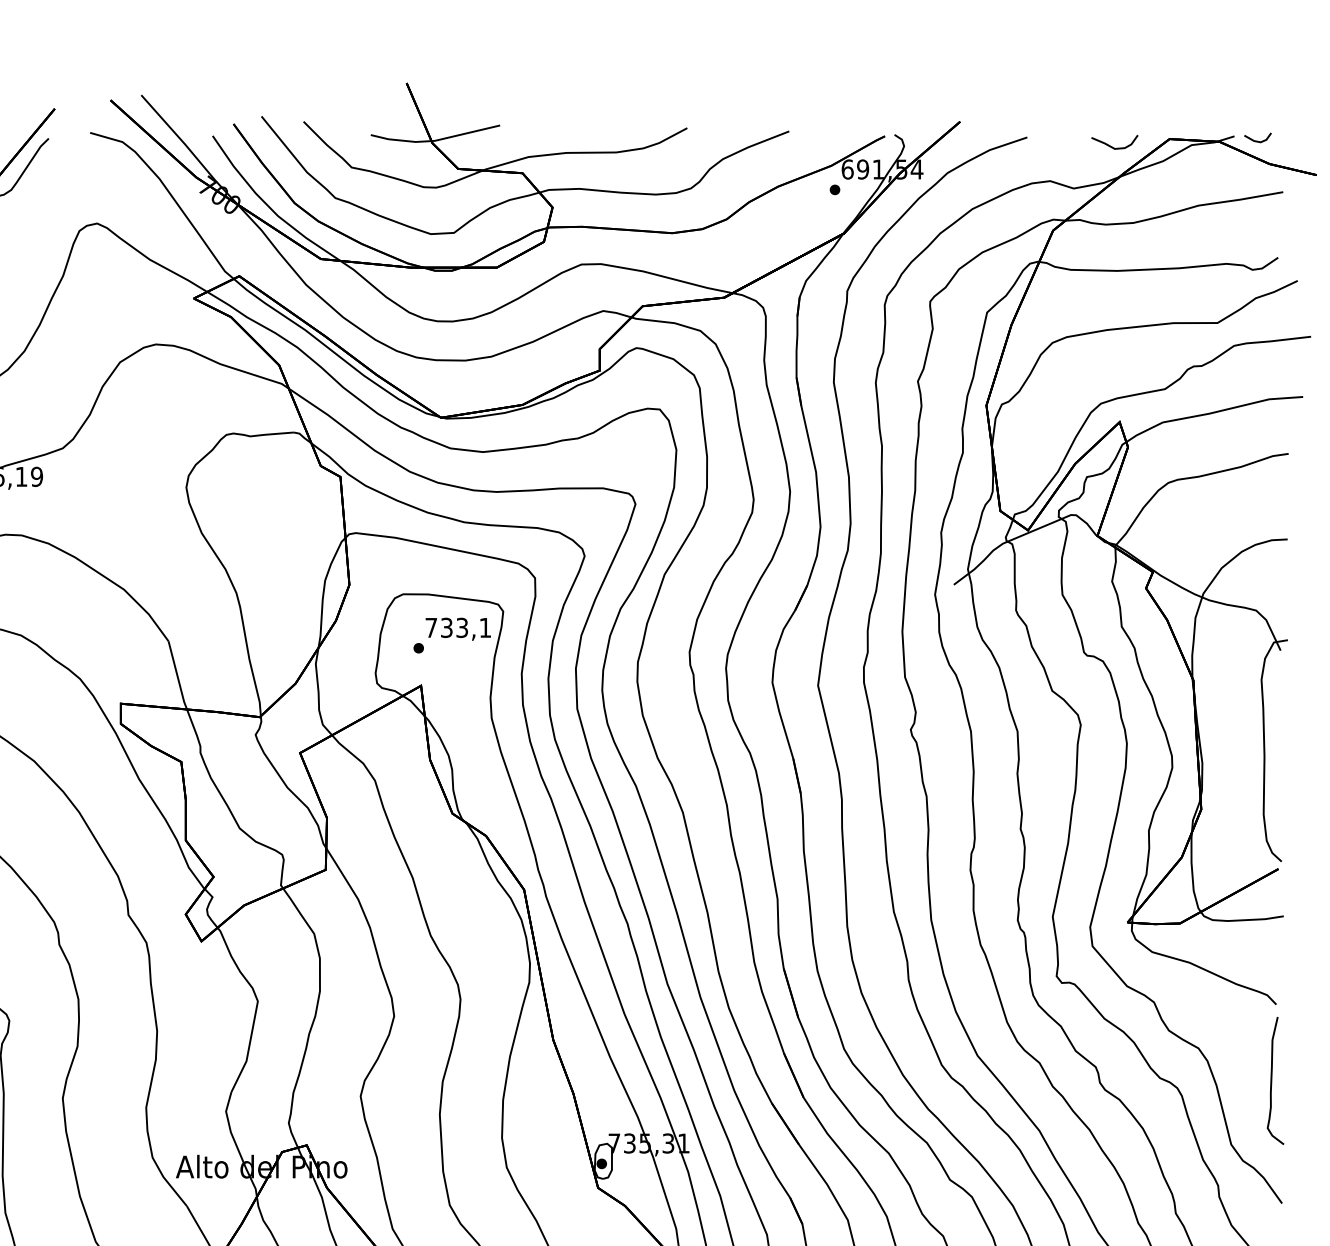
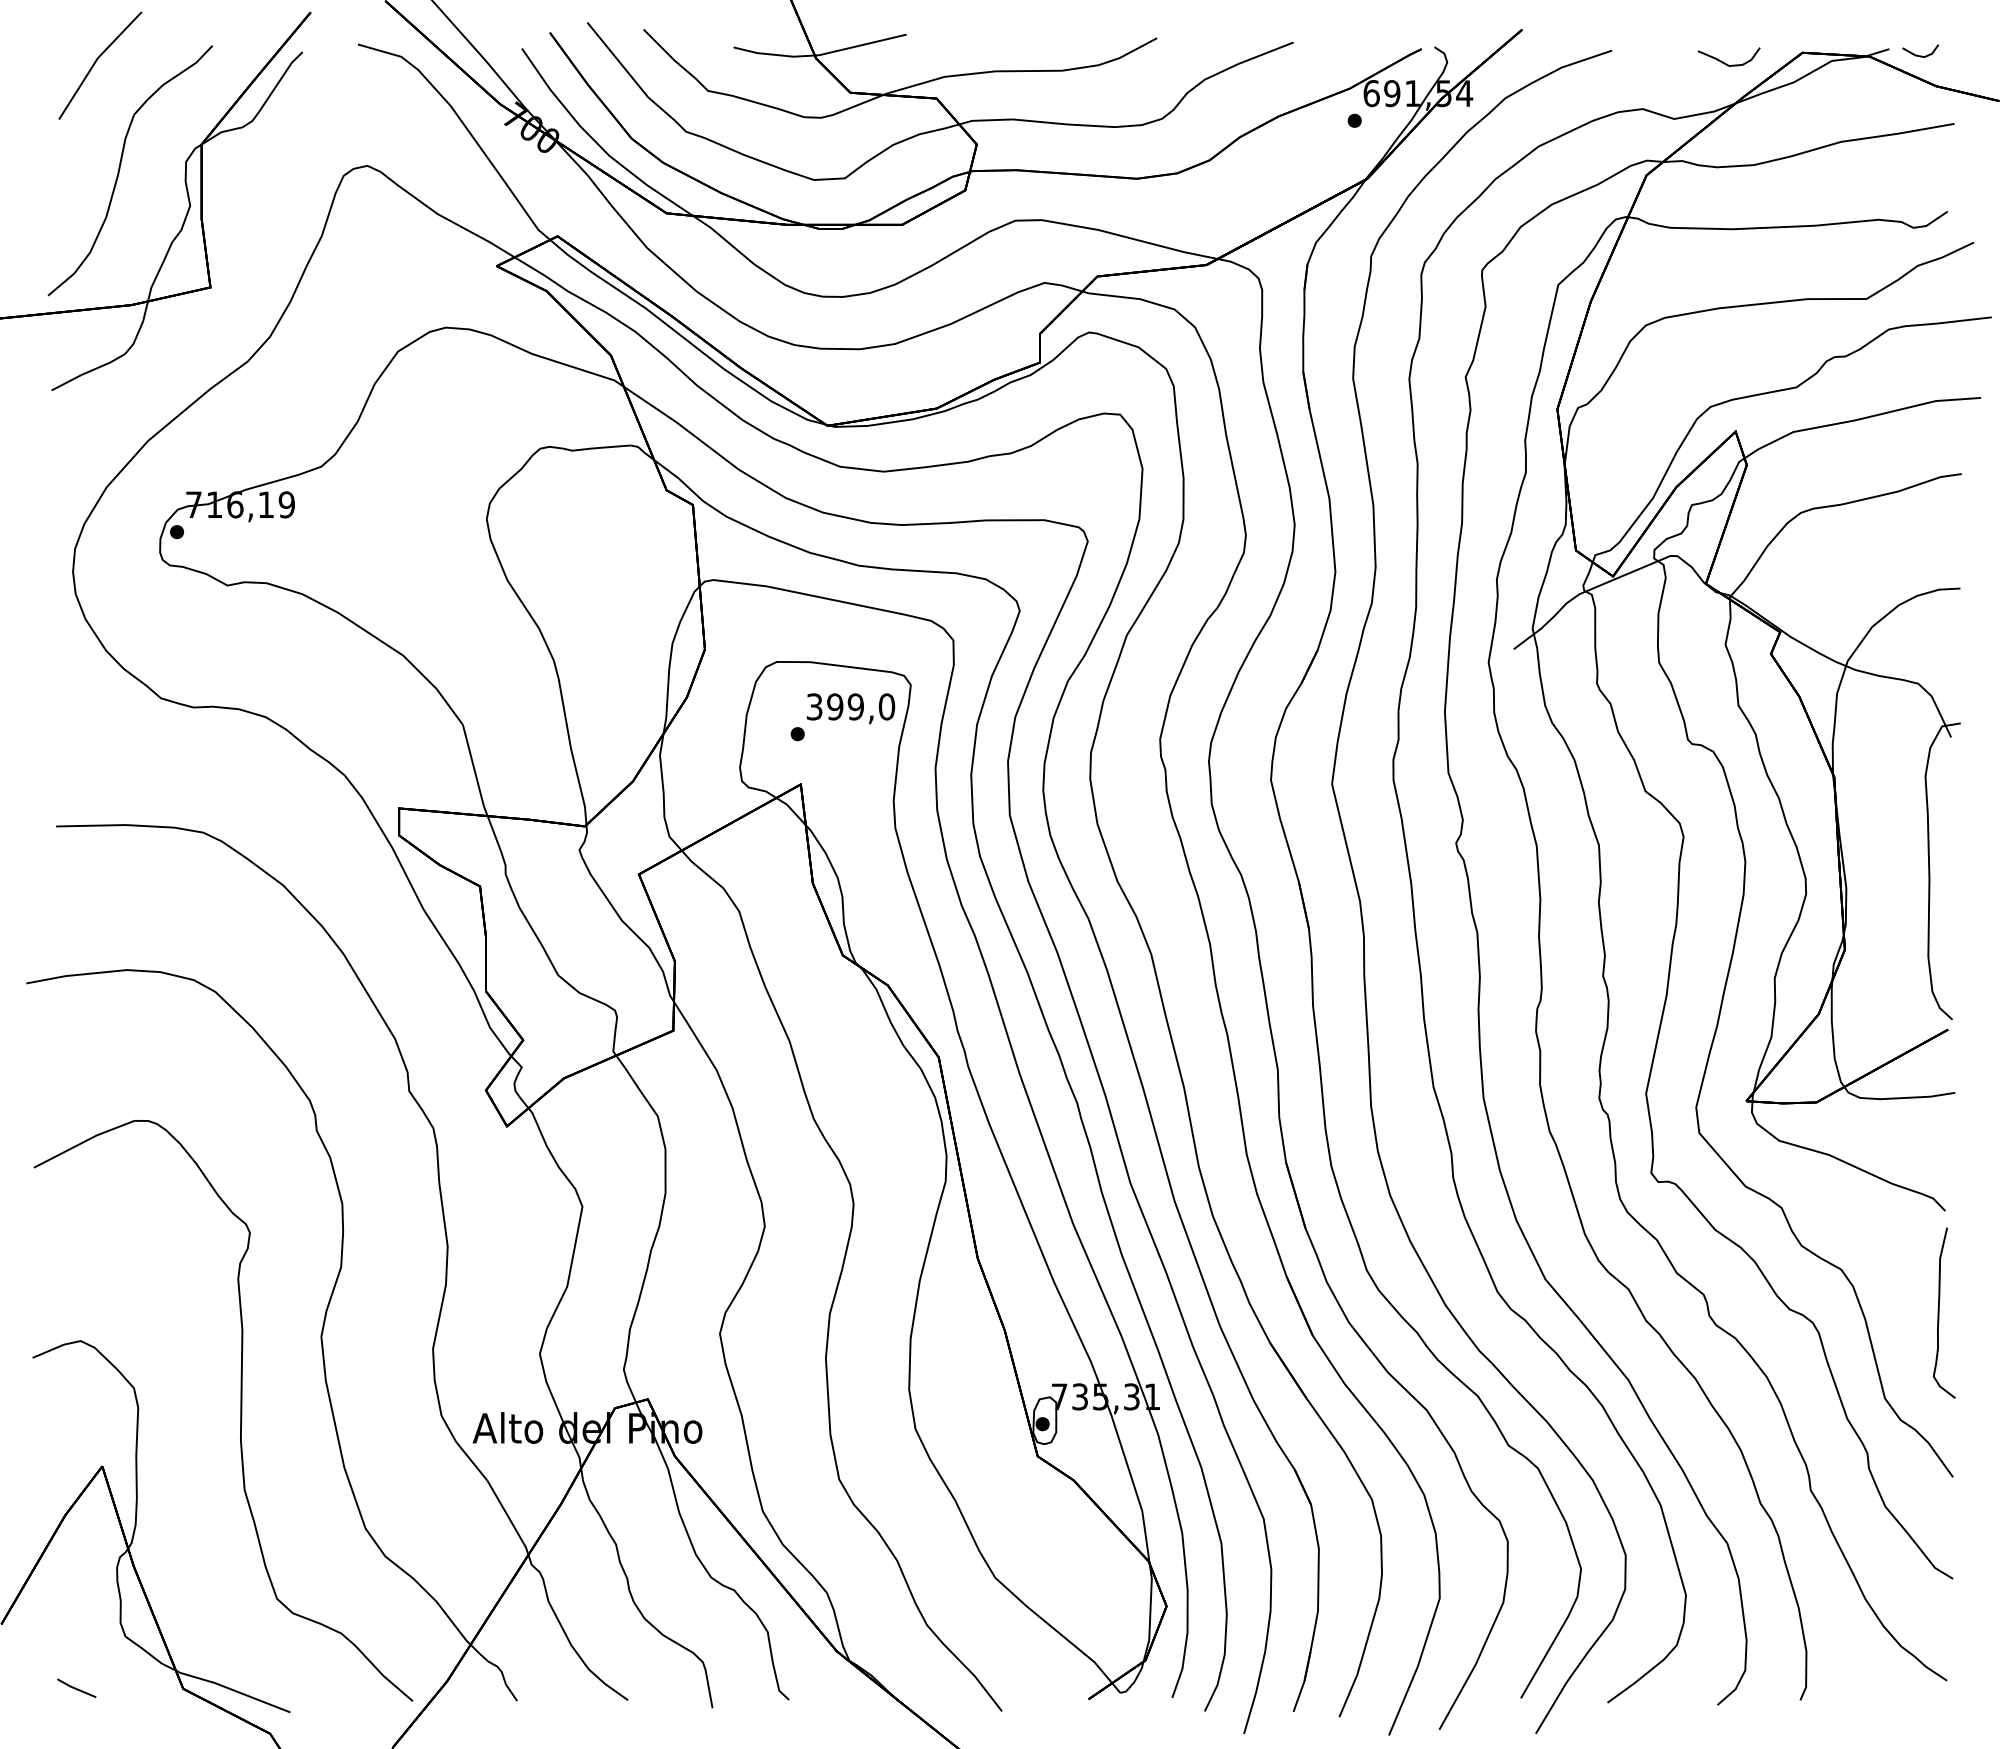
text: (458, 627) -> (850, 706), 733,1 -> 399,0

